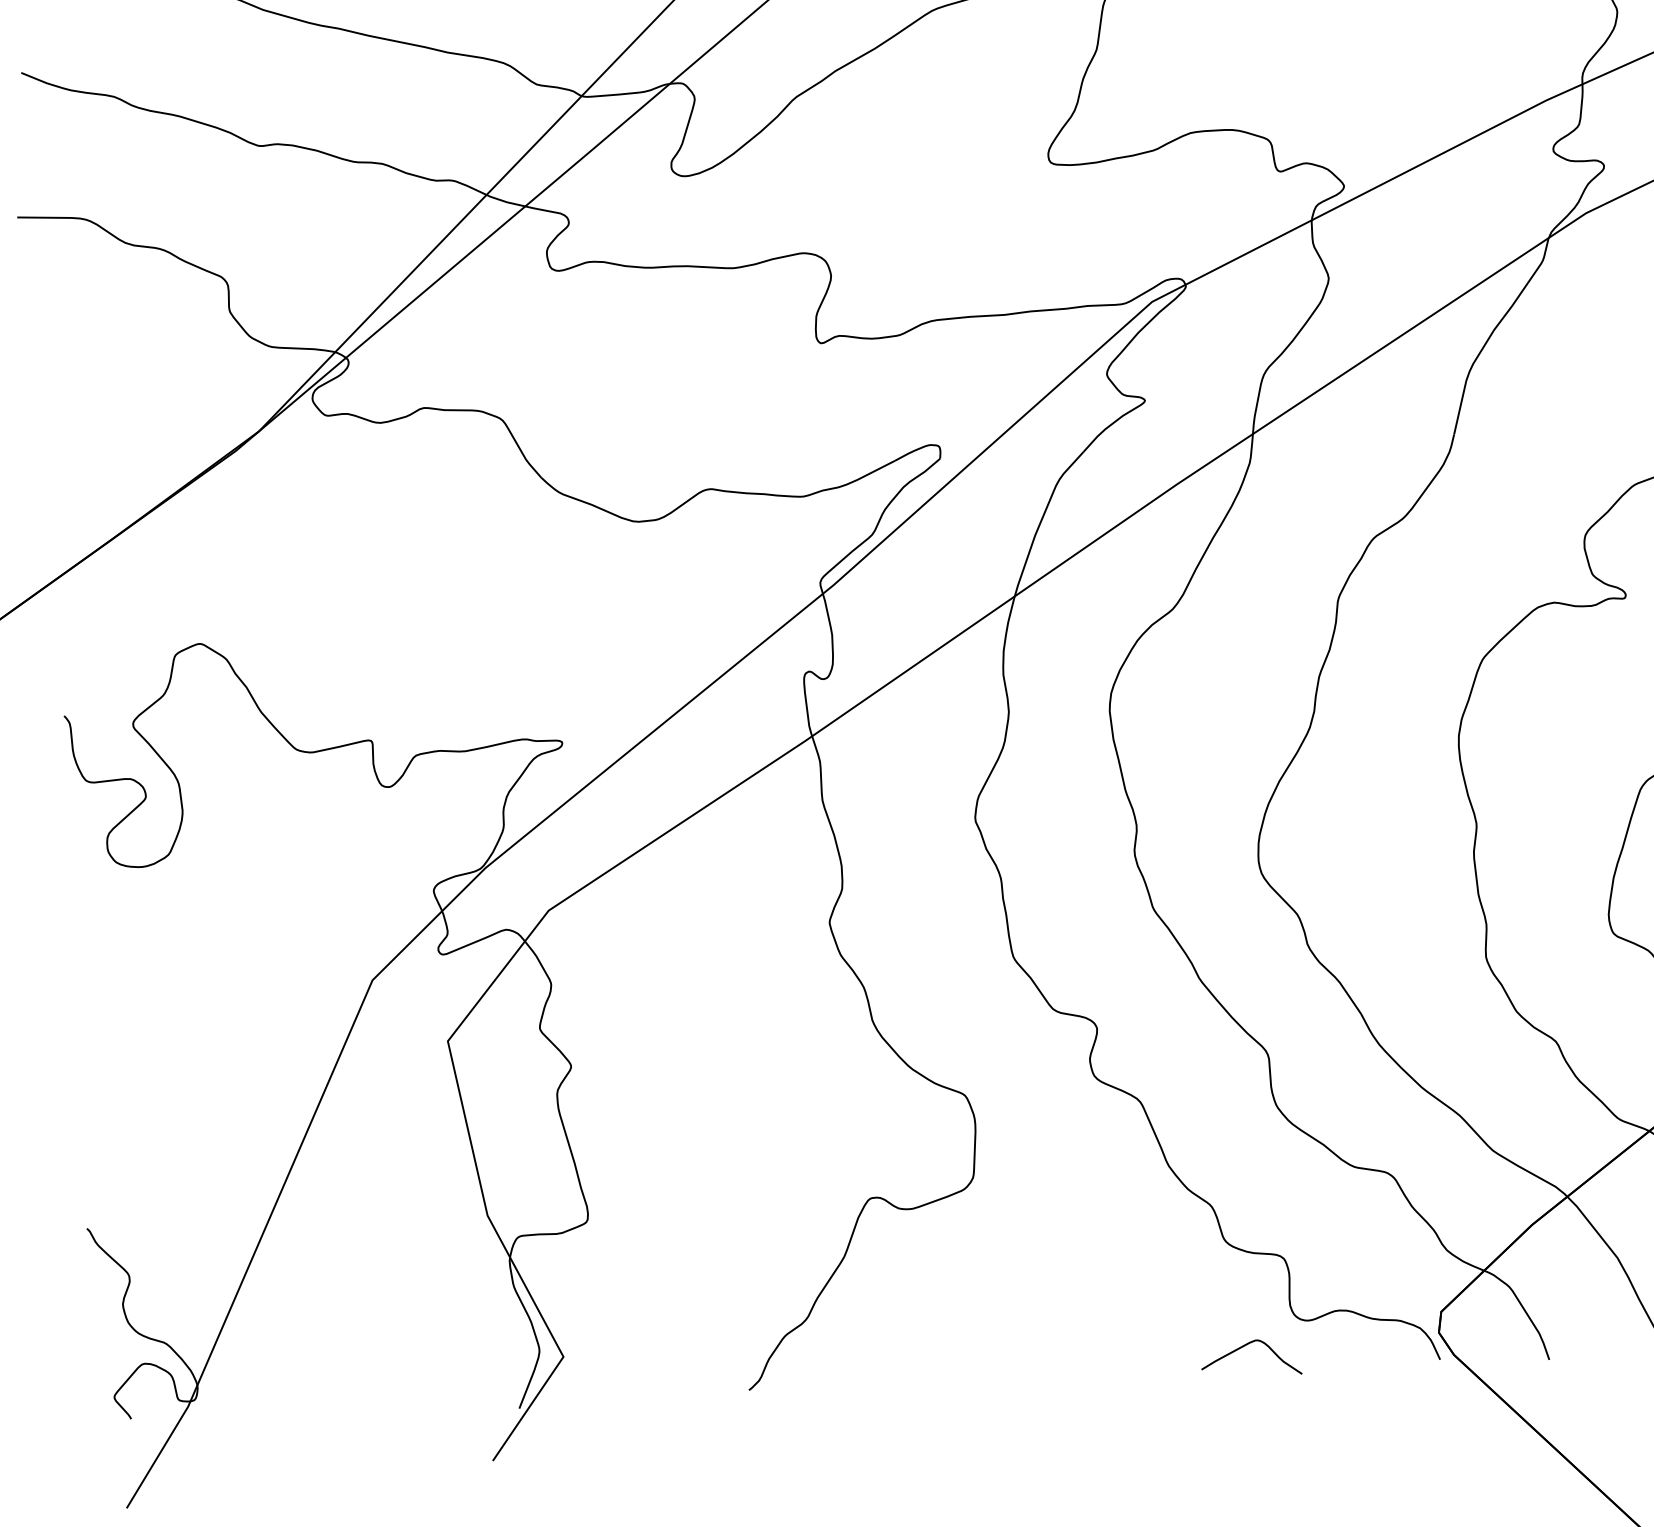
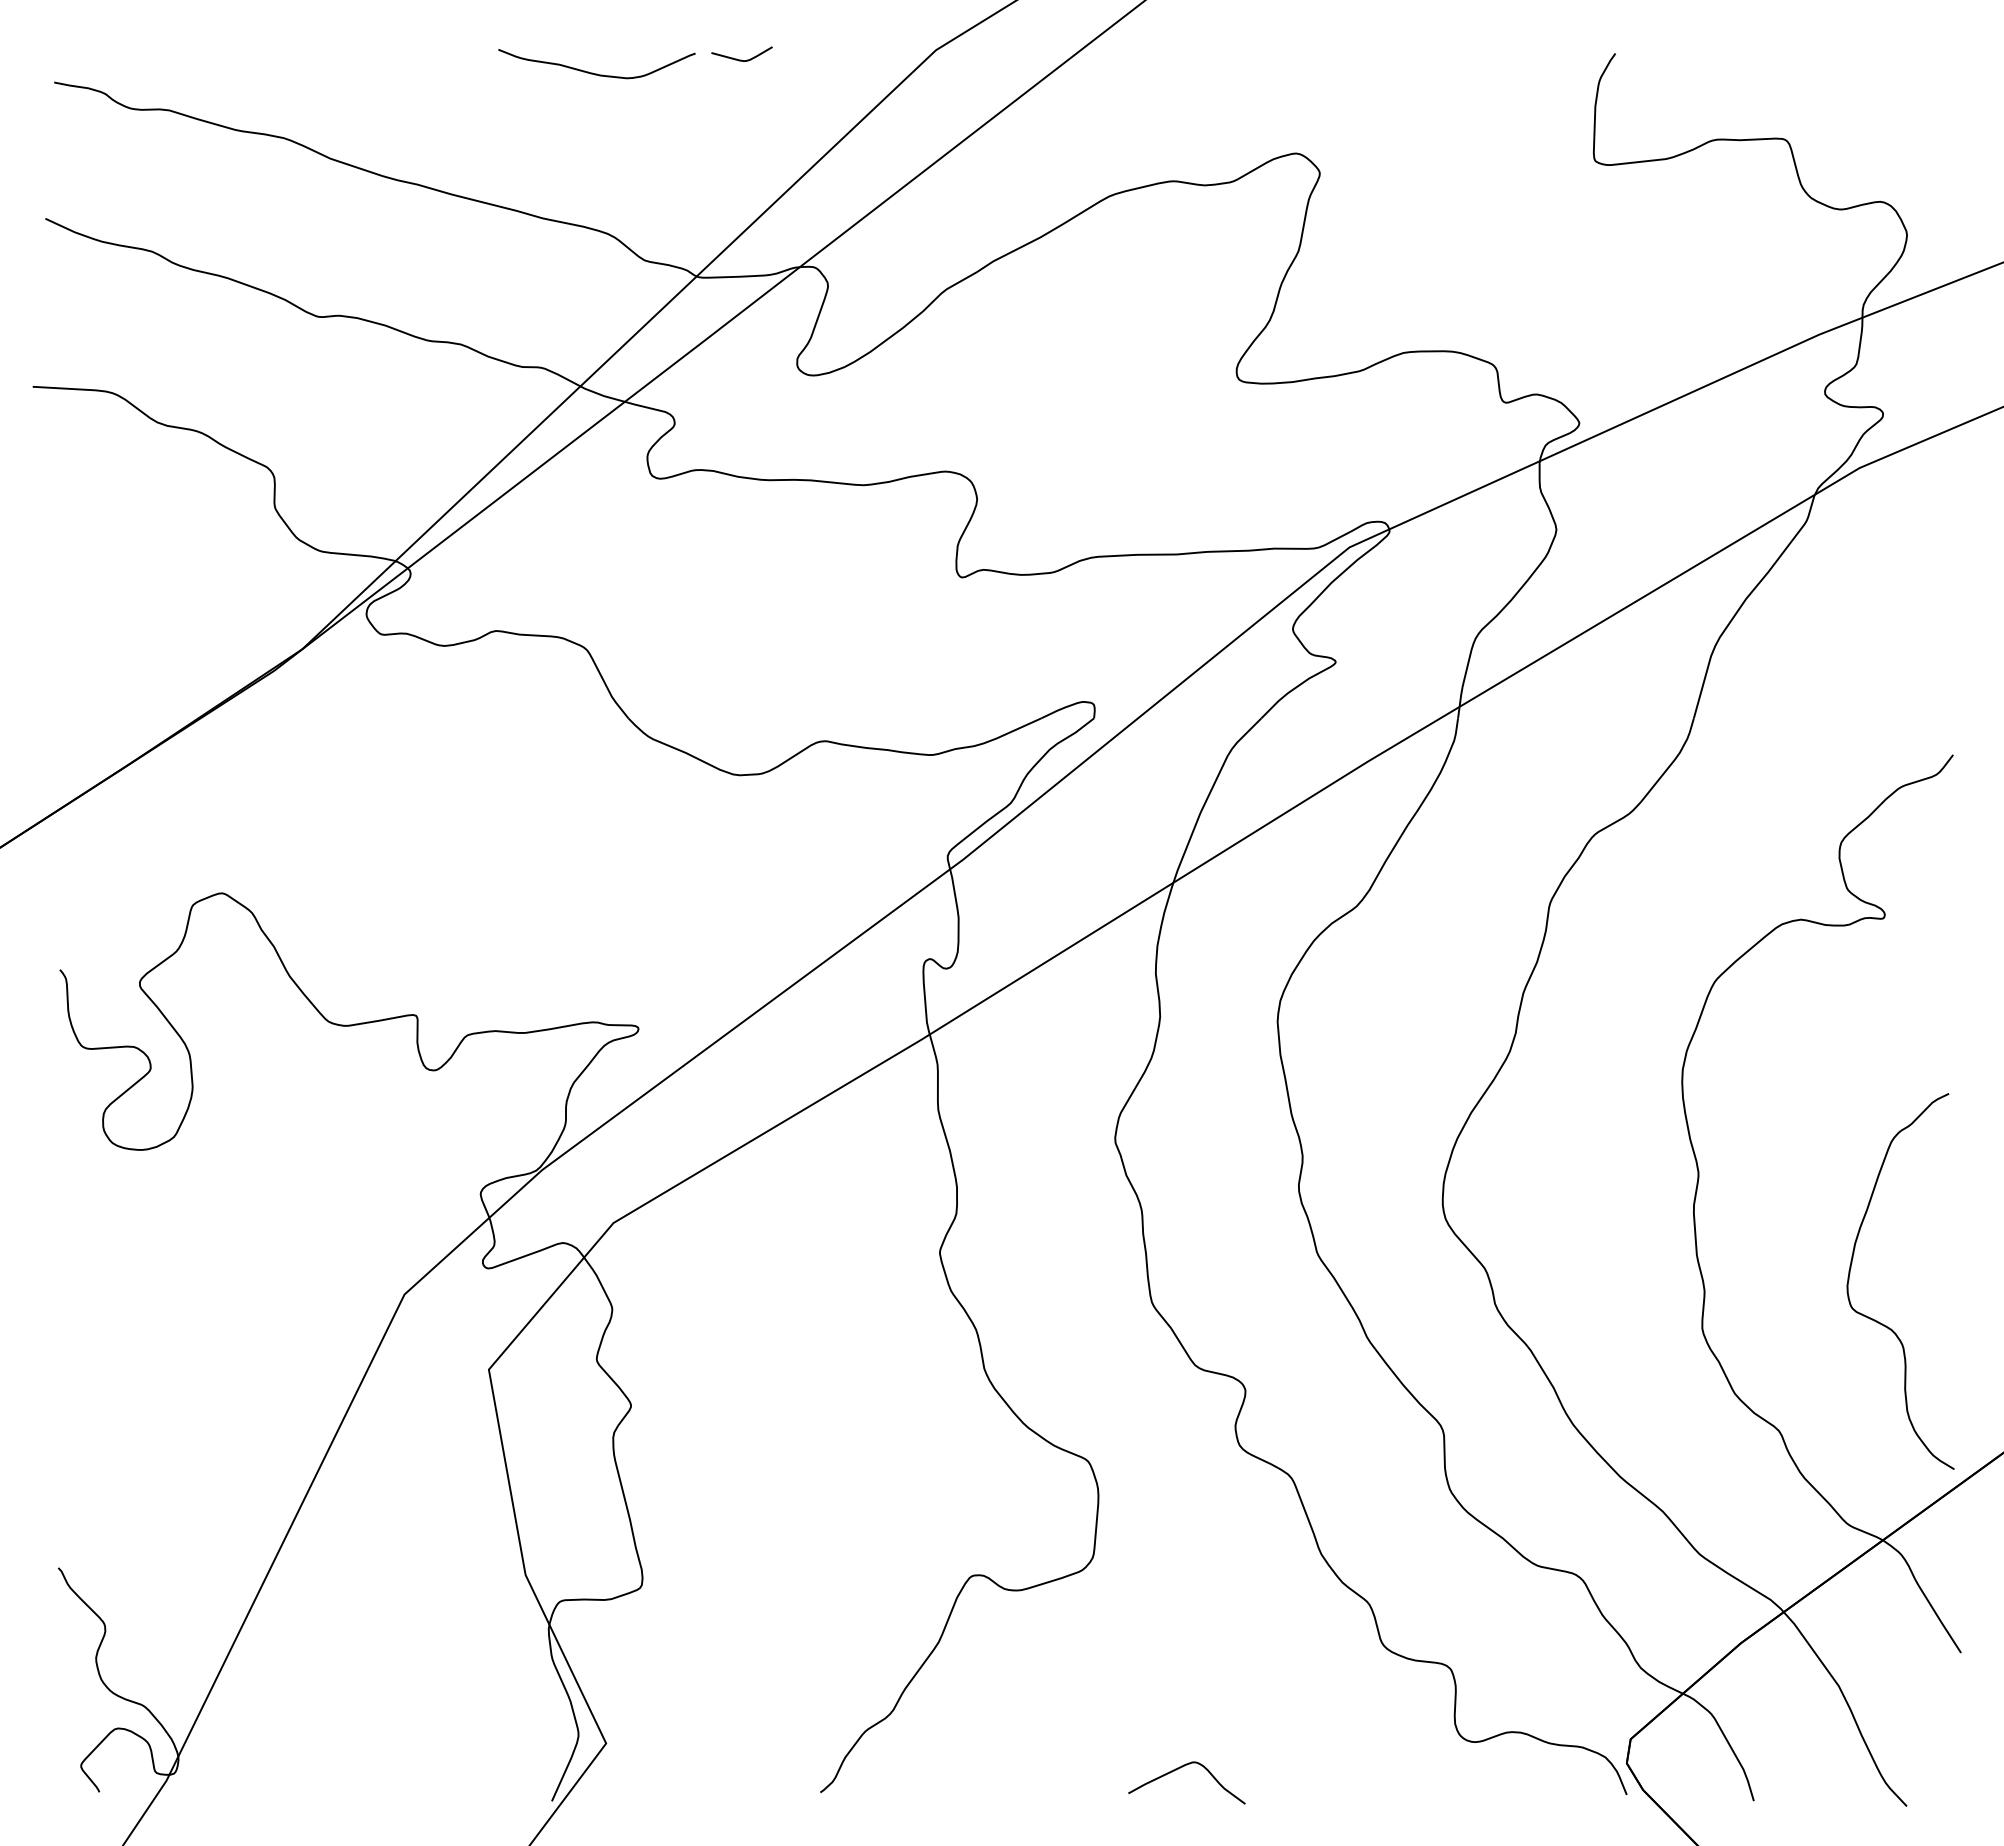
curve: (1245, 1346) -> (1180, 1768), moved

